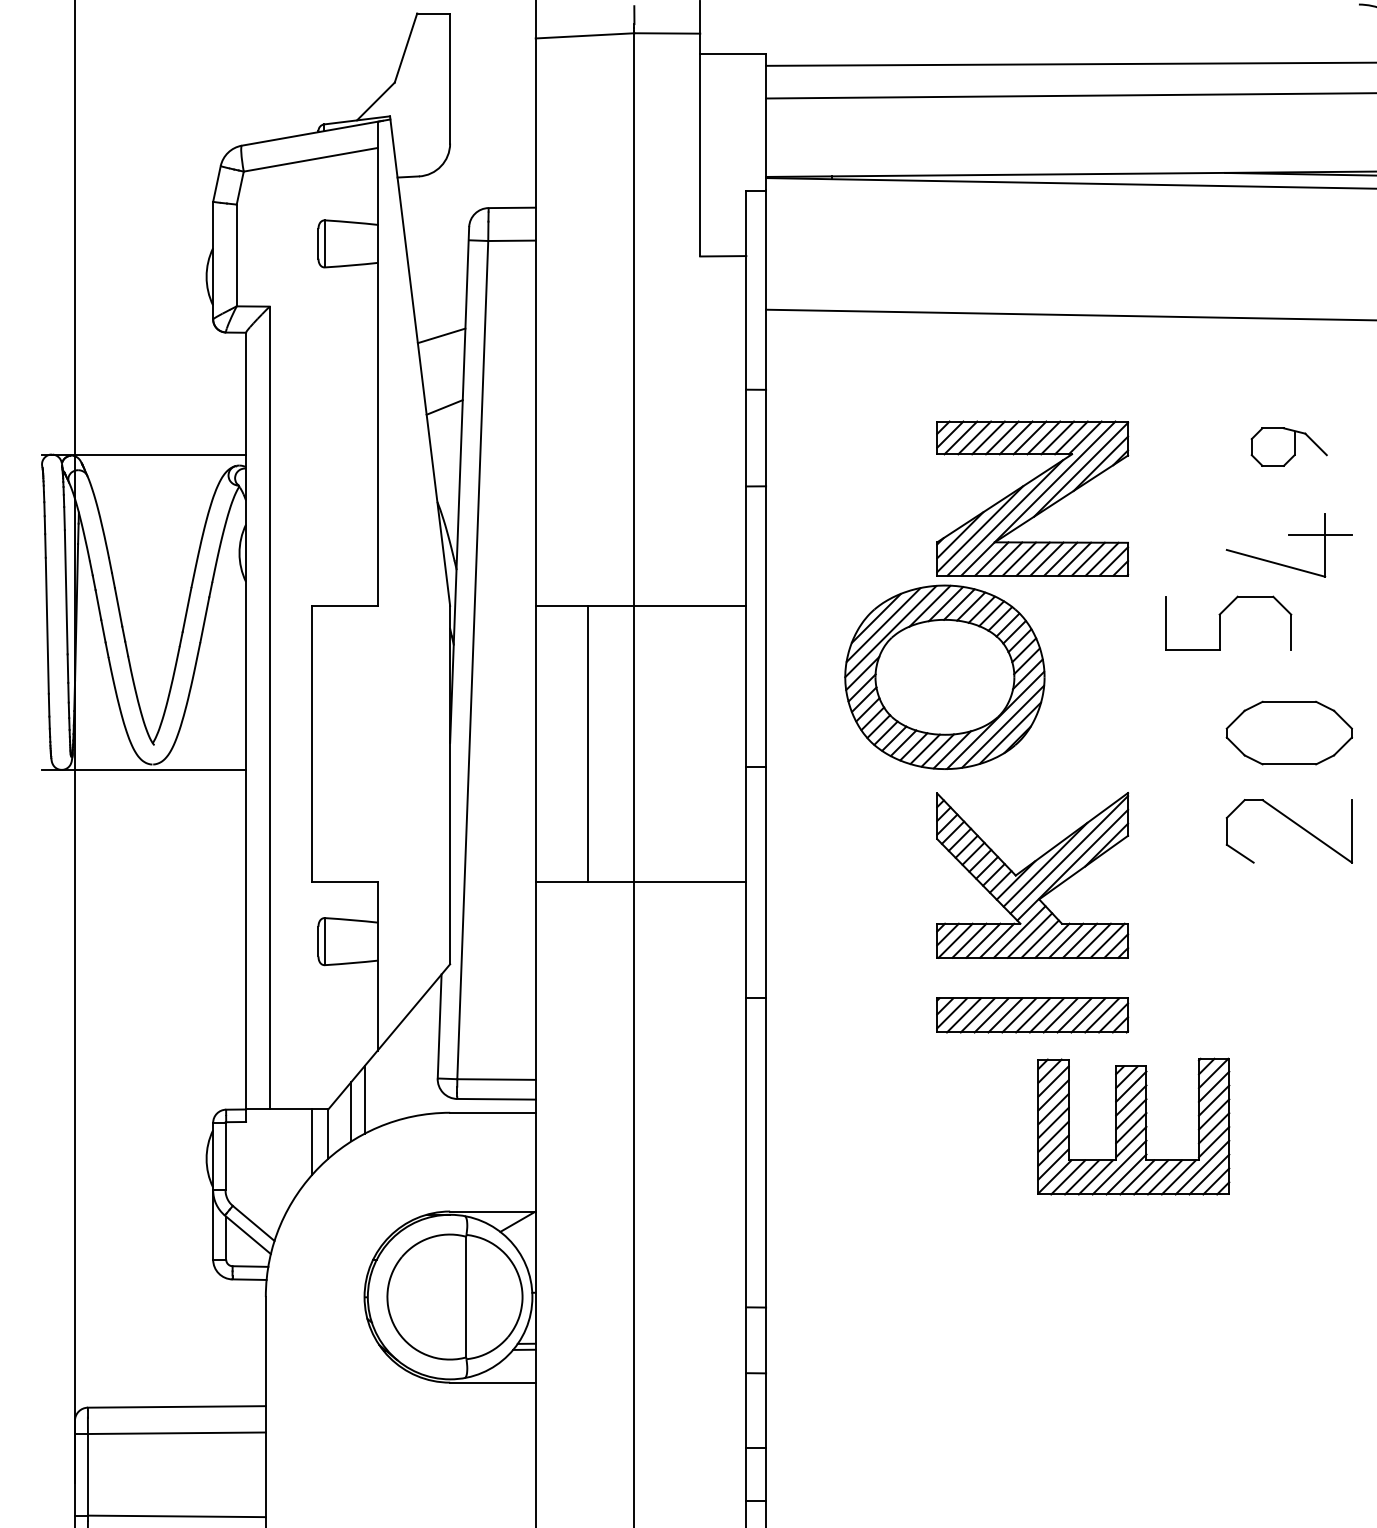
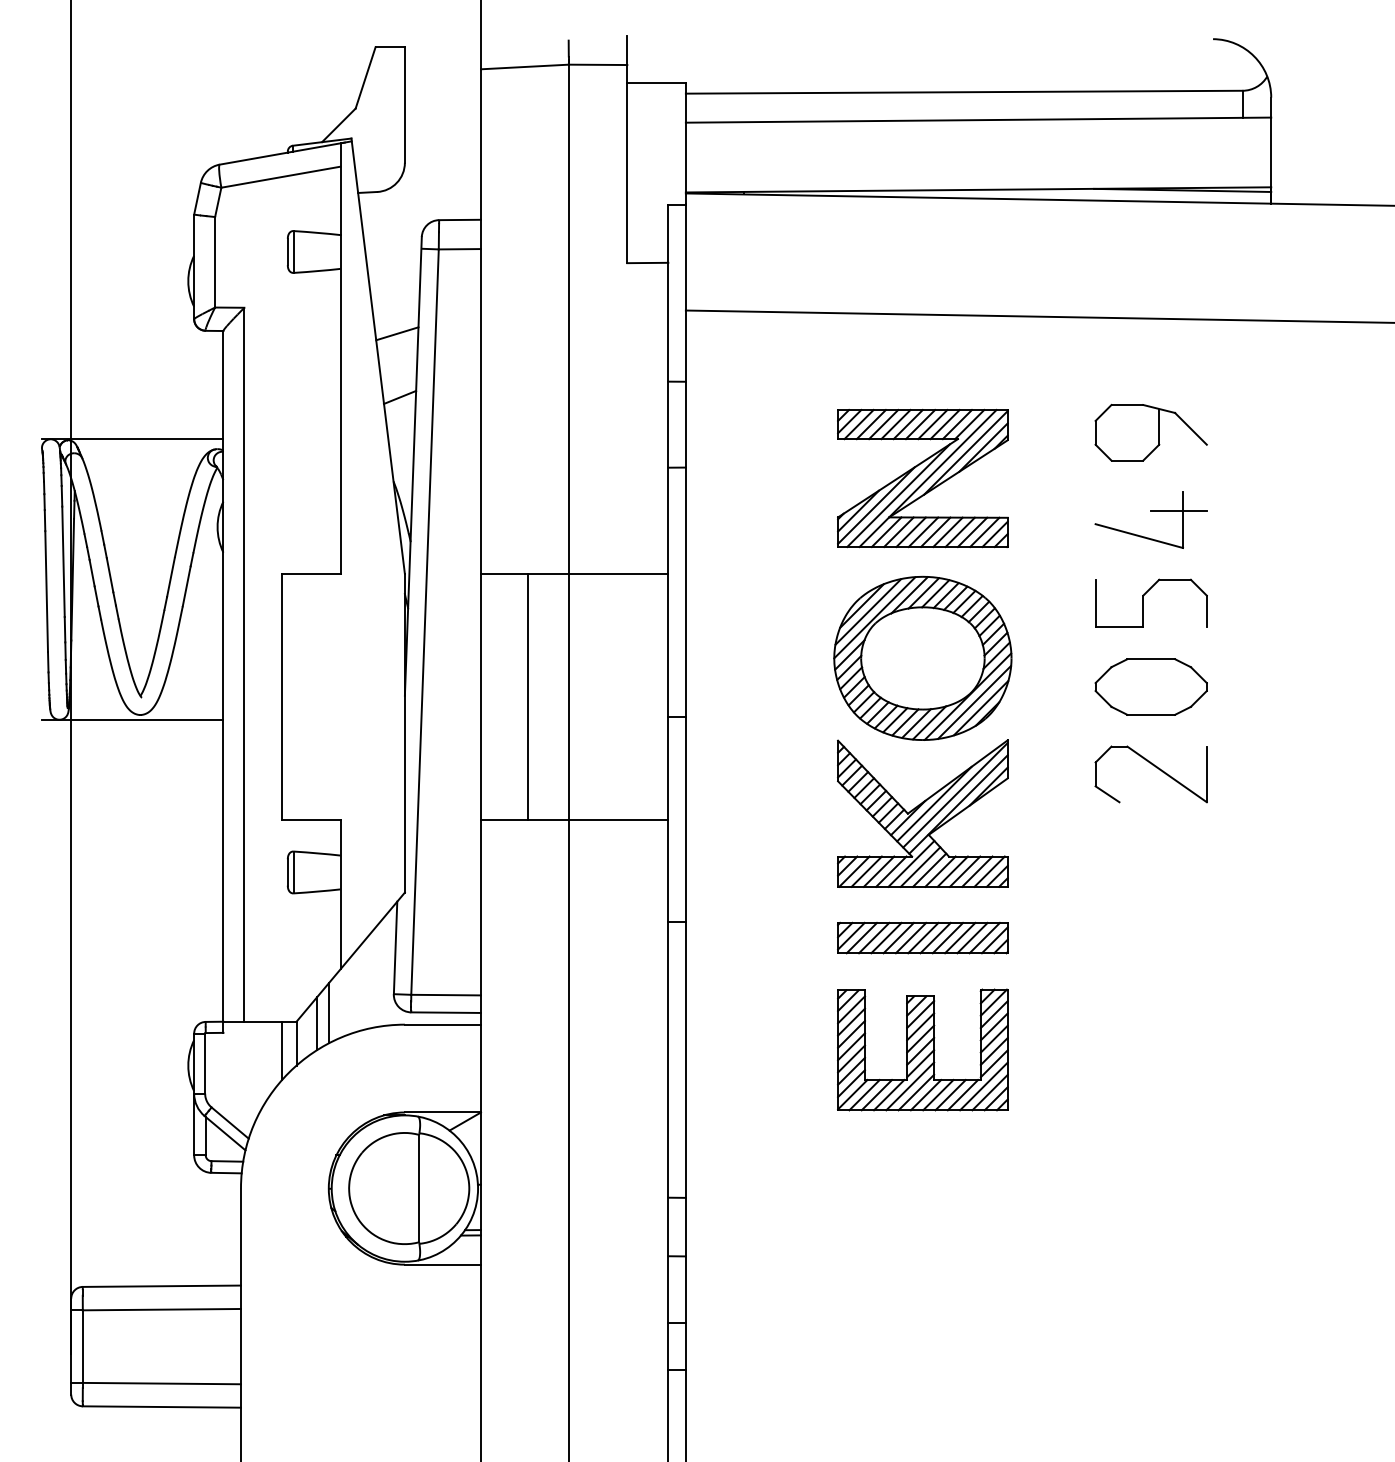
part: (1288, 446) -> (1150, 432), size x1.67
part: (1219, 622) -> (1143, 602), moved
part: (944, 676) -> (922, 657), moved
part: (1133, 1126) -> (922, 1049), moved

